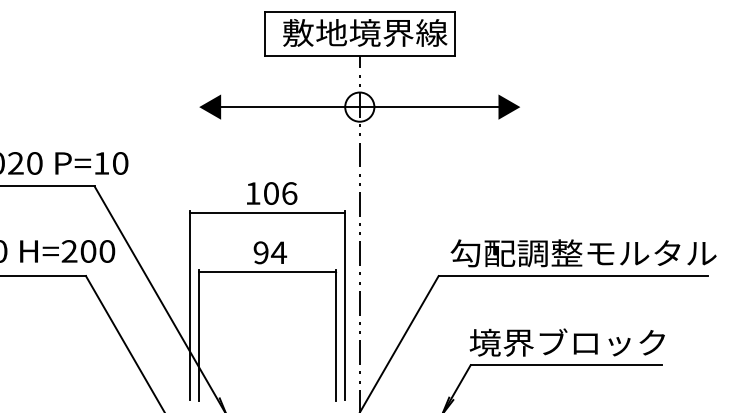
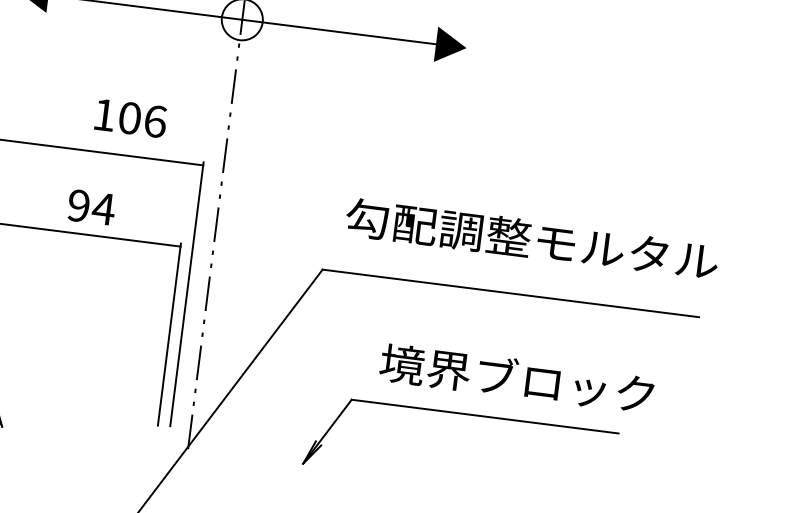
text: (272, 193) -> (131, 118), moved
text: (583, 253) -> (531, 239), moved
text: (566, 342) -> (515, 378), moved

